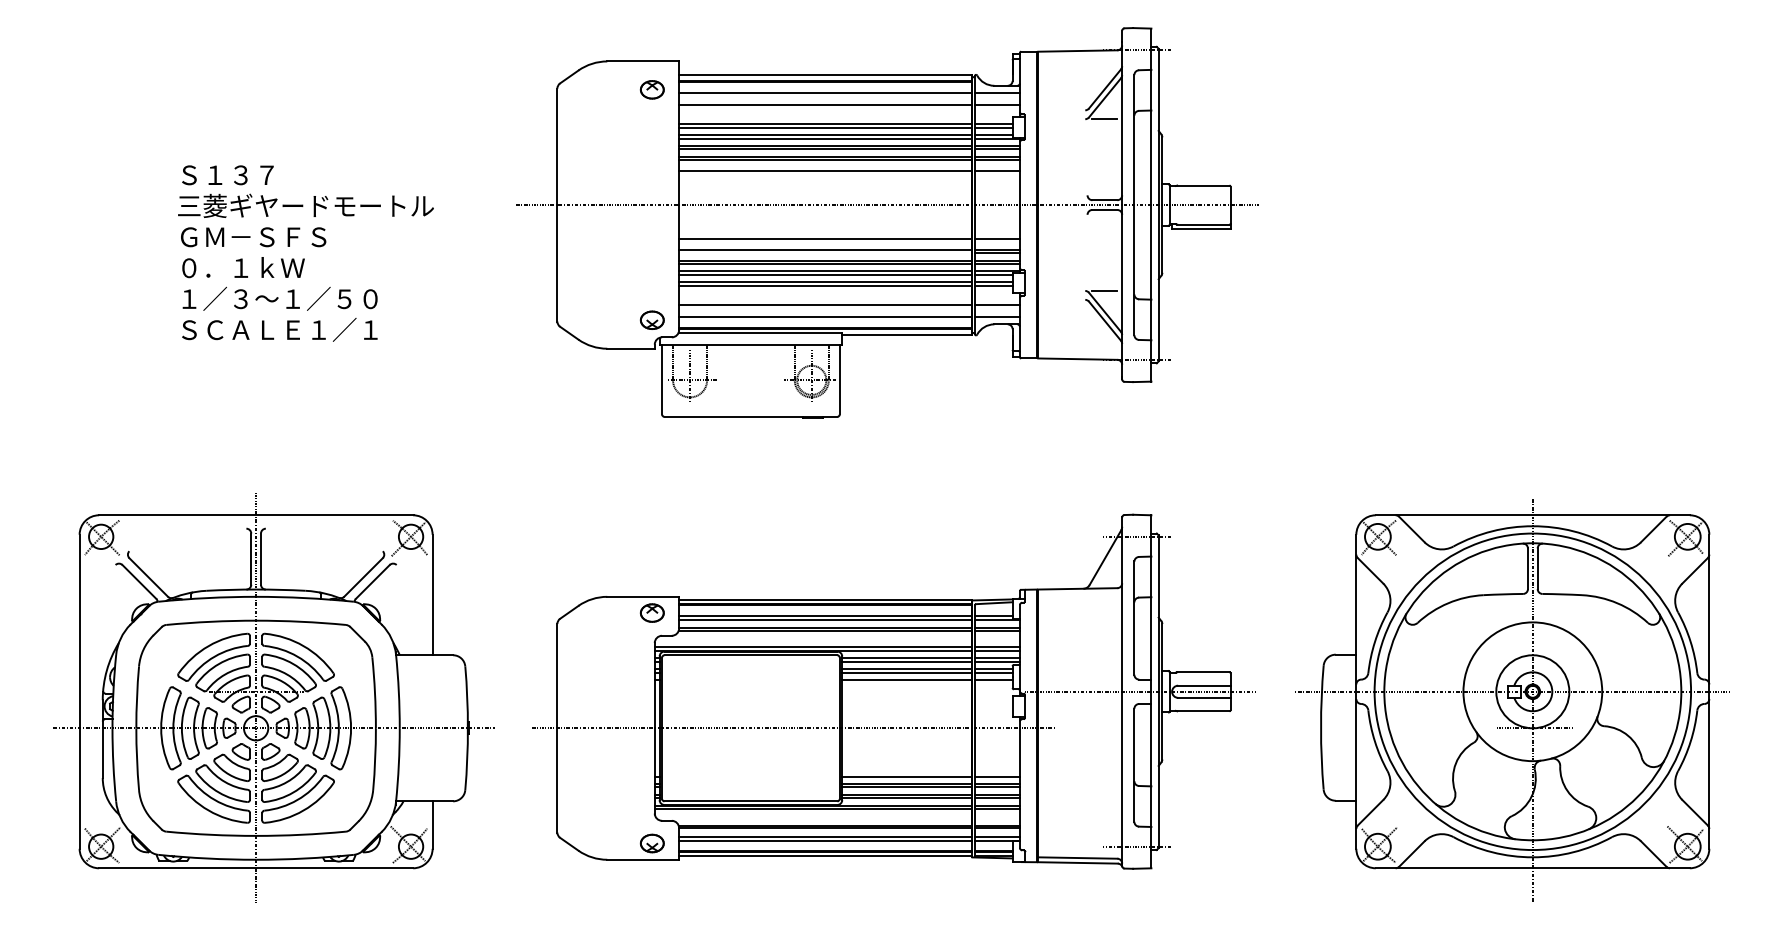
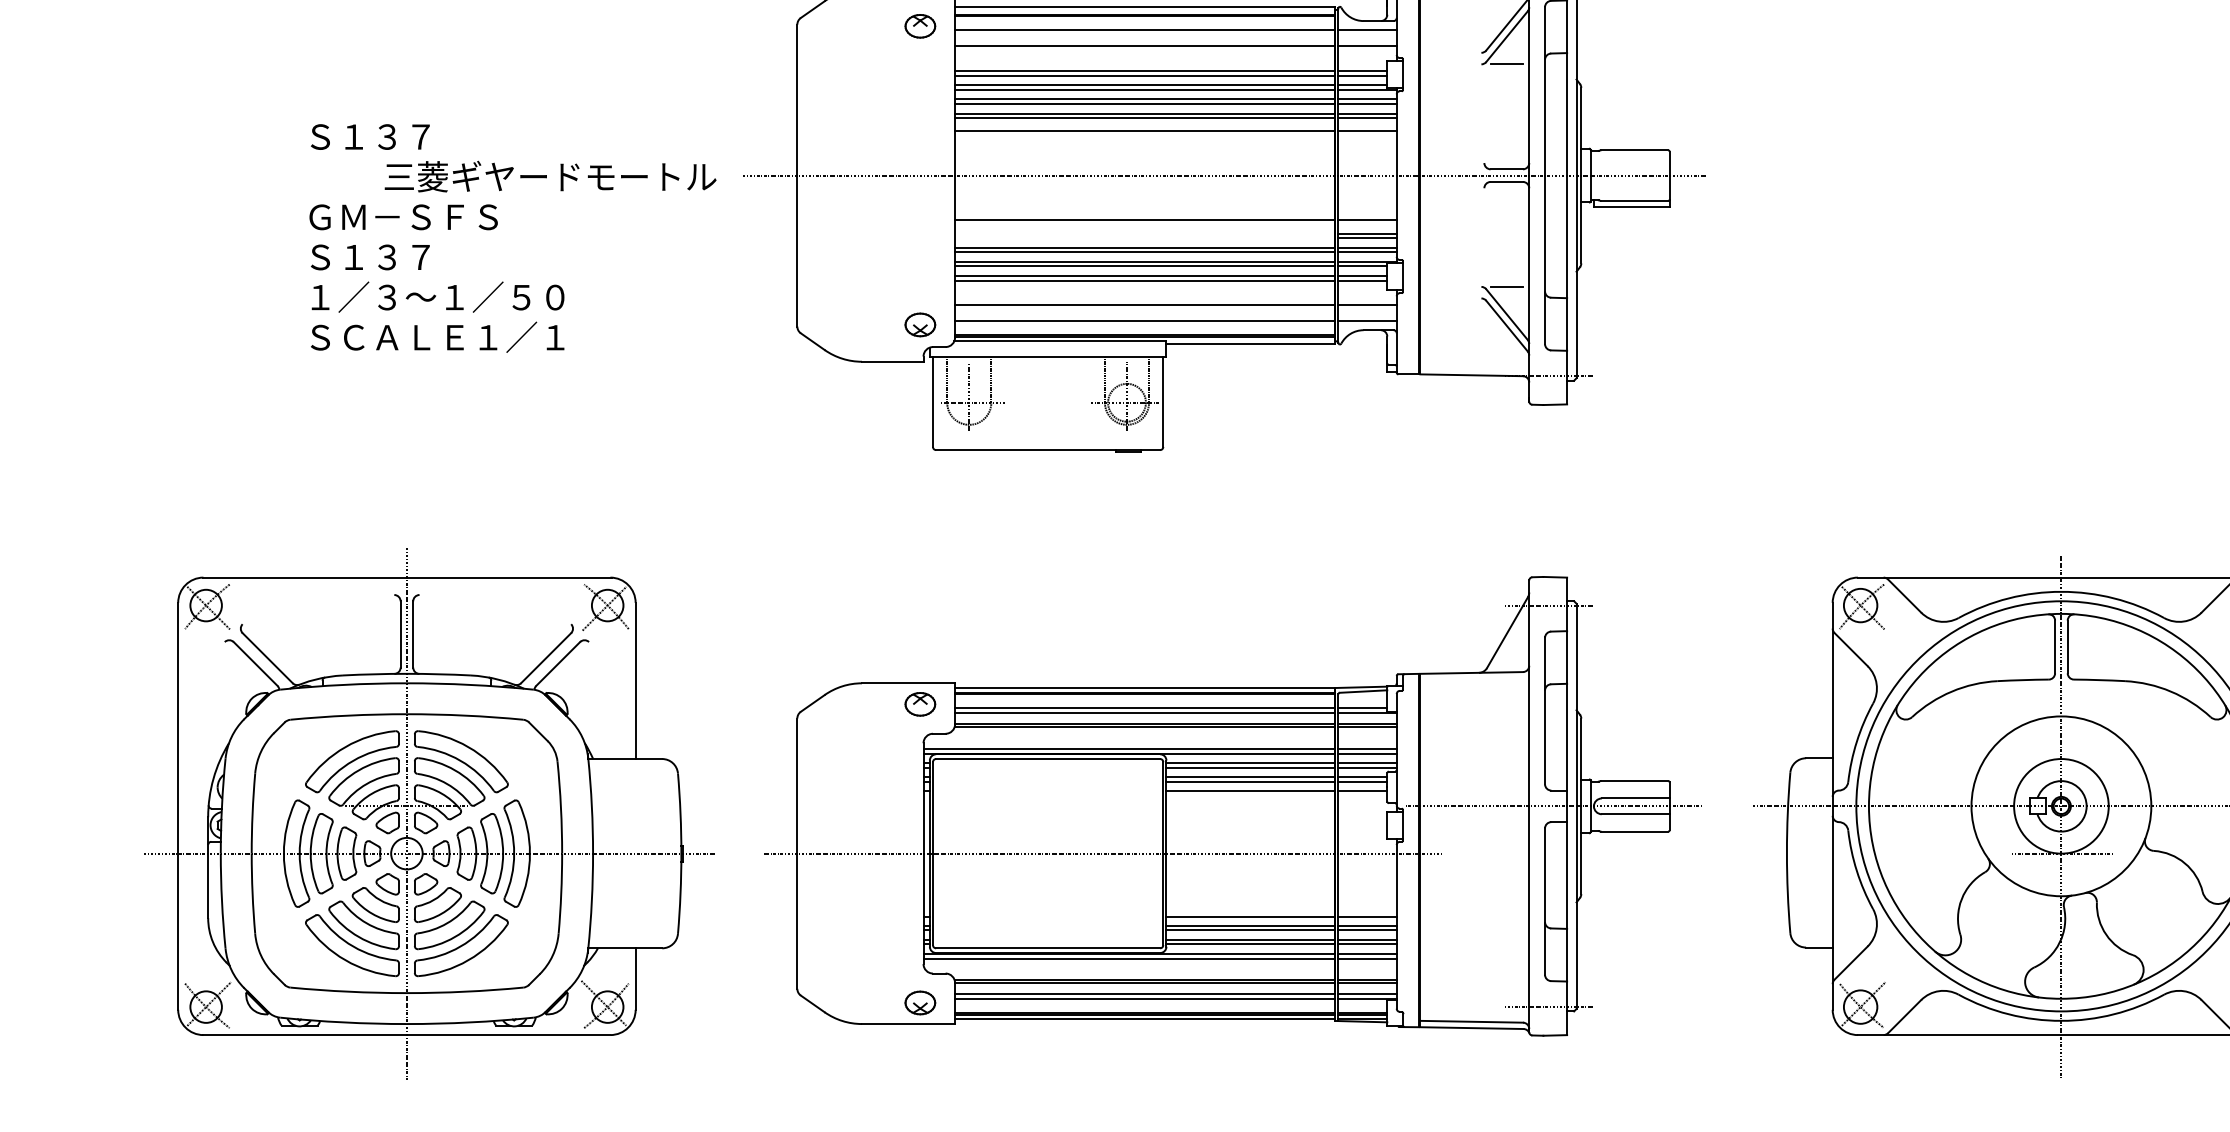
text: (305, 205) -> (549, 176), moved
line: (825, 249) -> (1144, 233), removed
text: (243, 267) -> (390, 256), ０．１ｋＷ -> Ｓ１３７

